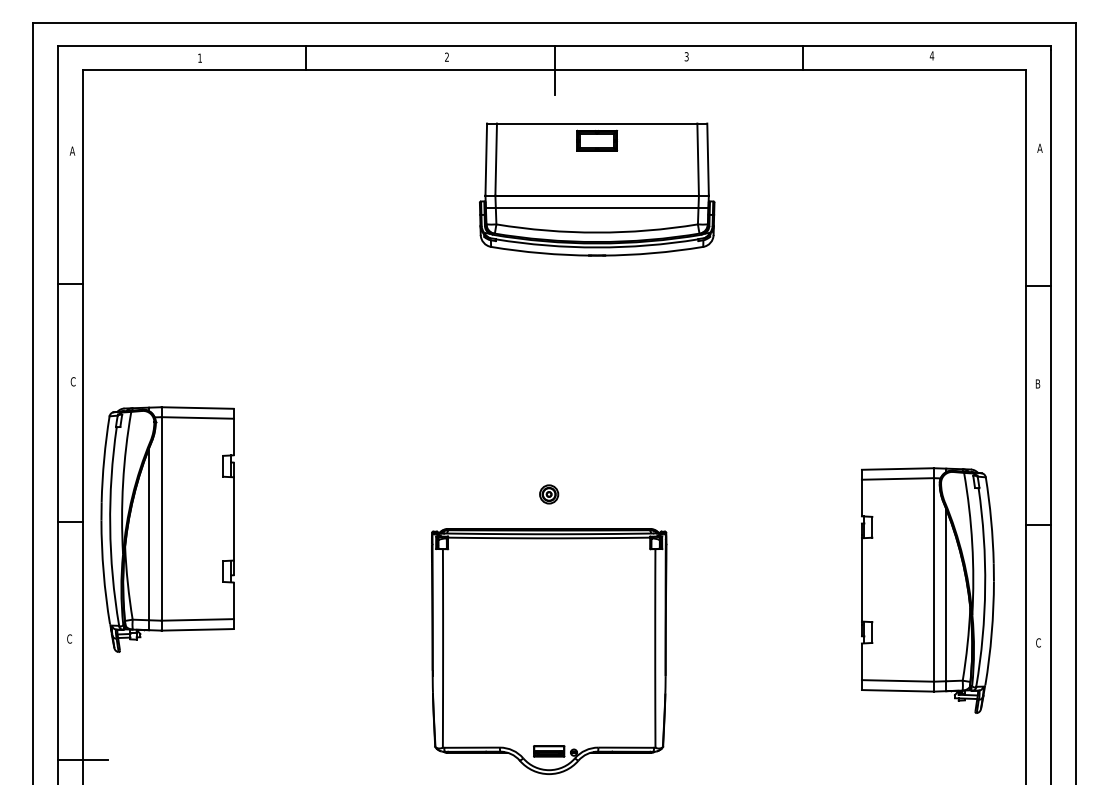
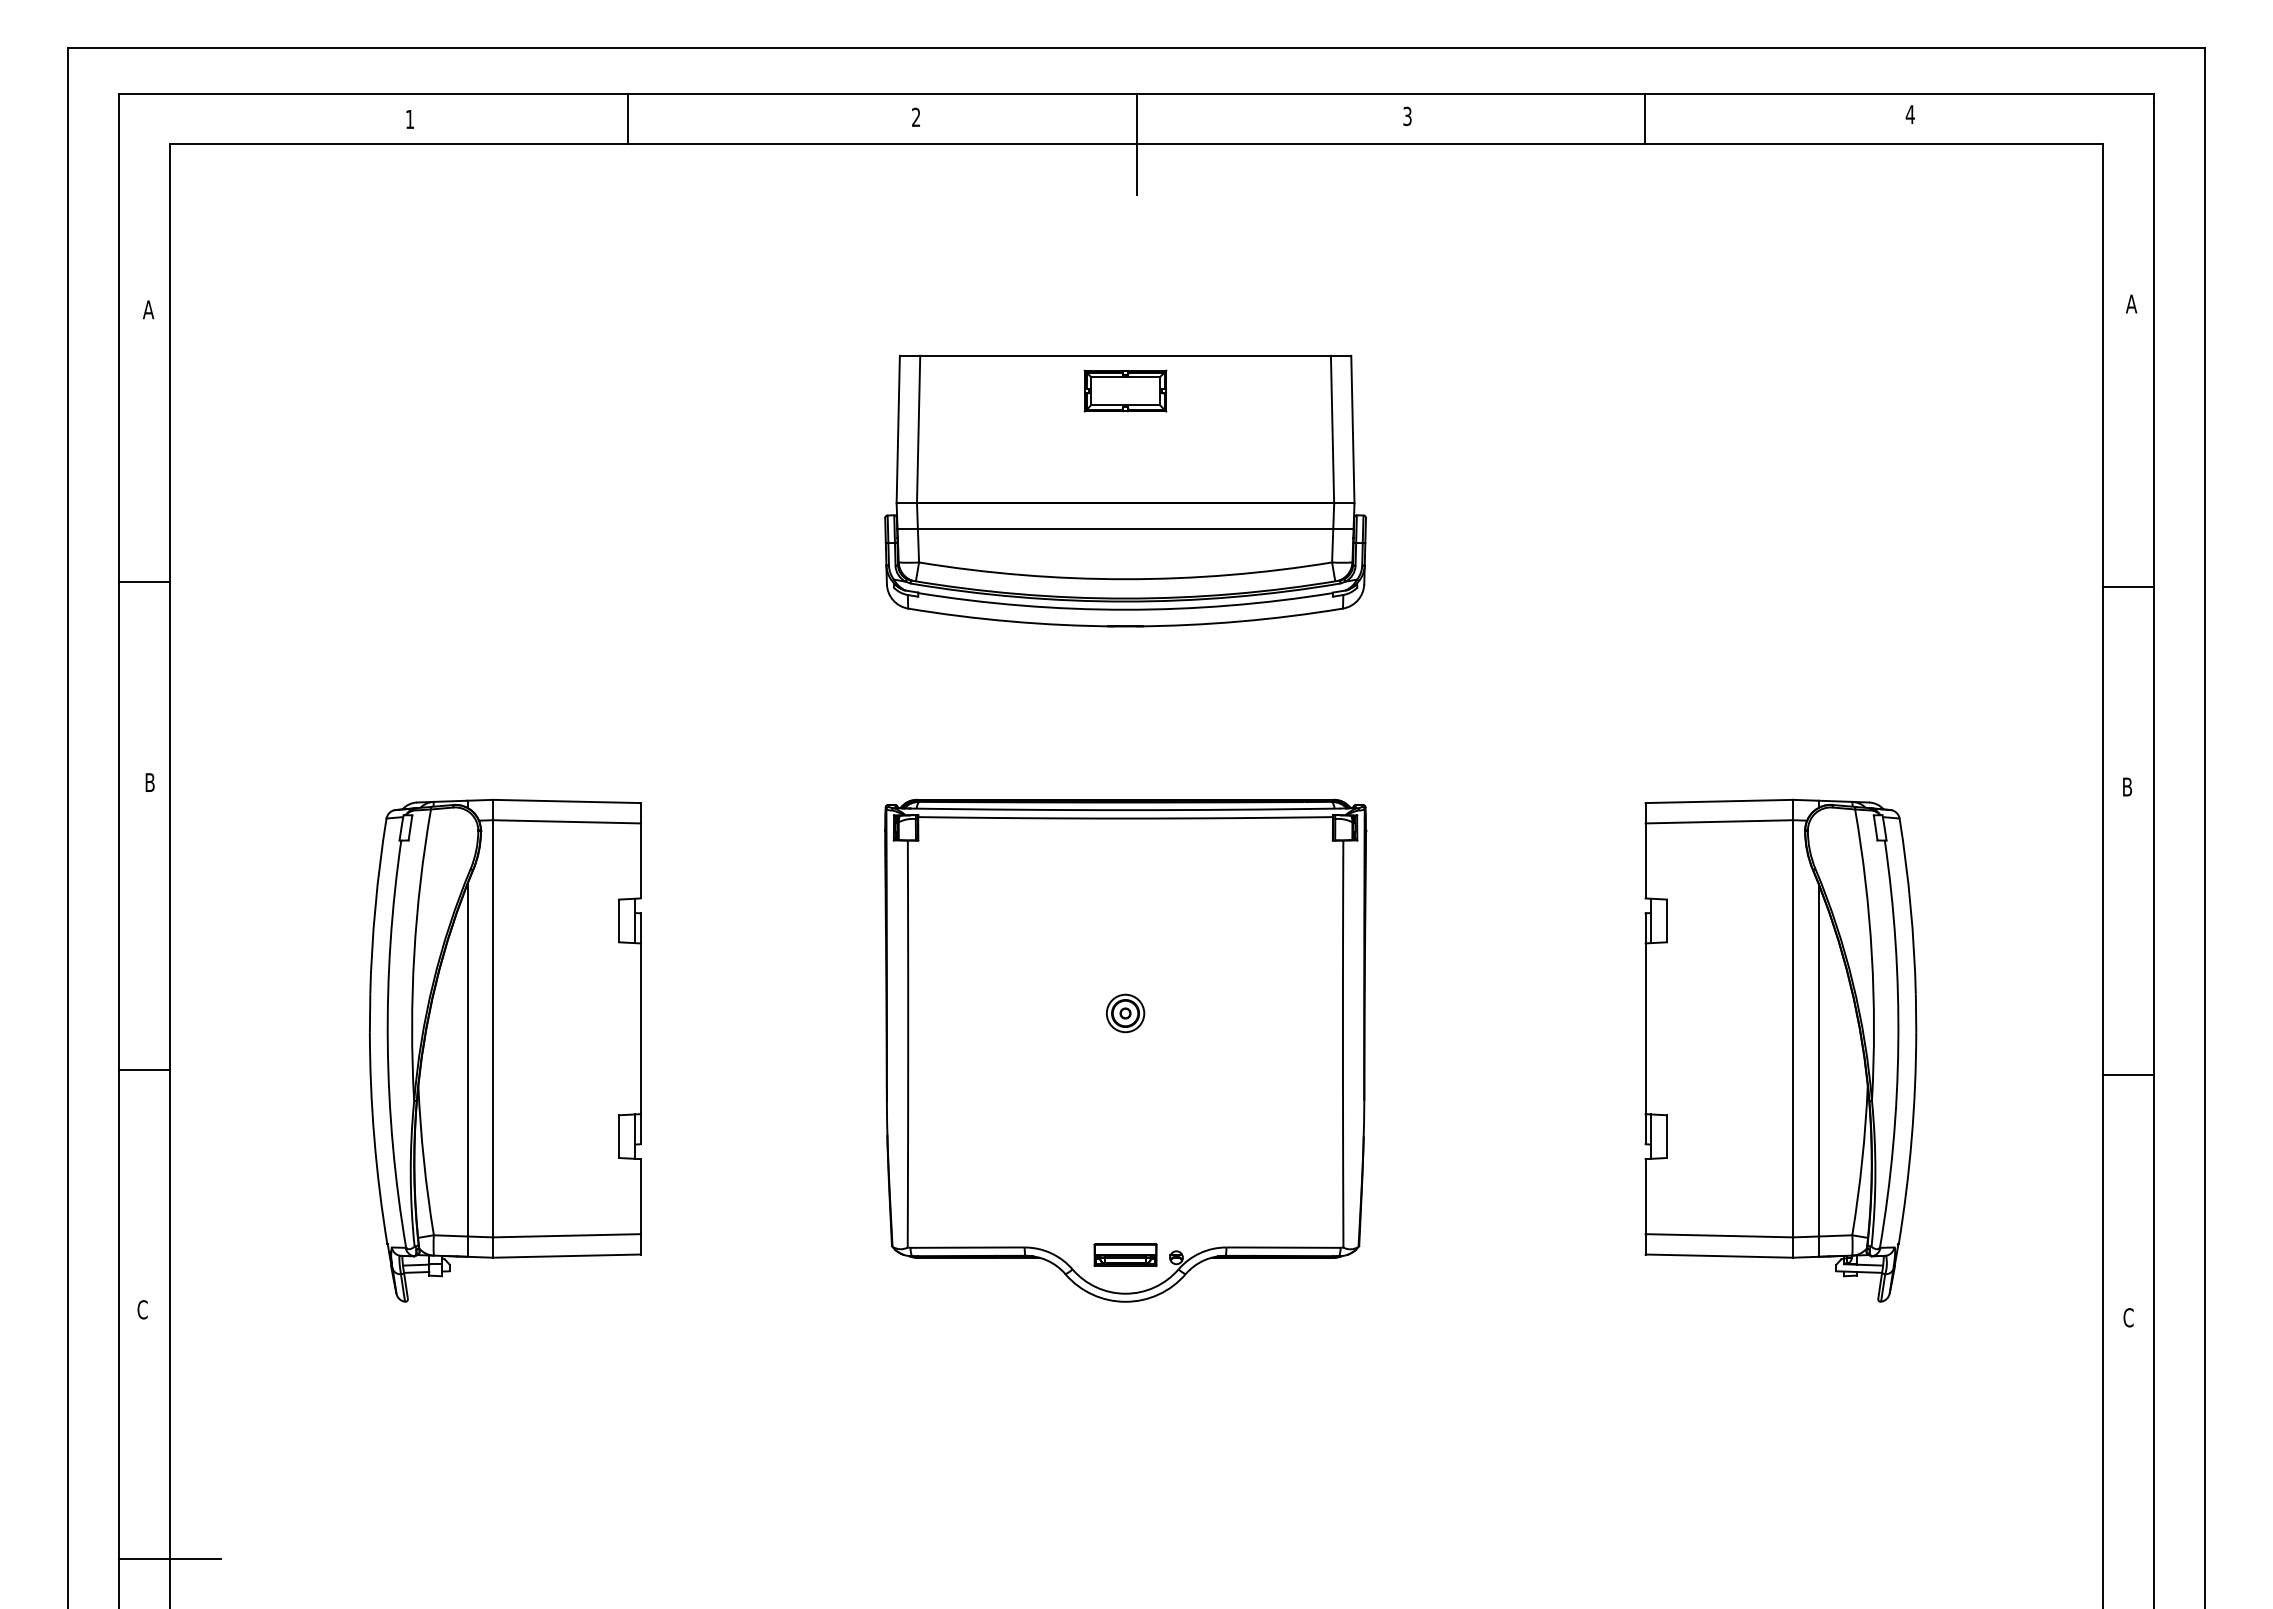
part: (597, 189) -> (1126, 490), moved
text: (72, 381) -> (148, 781), C -> B
part: (167, 529) -> (505, 1050), moved
part: (927, 590) -> (1780, 1050), moved
part: (549, 651) -> (1126, 1050), moved

